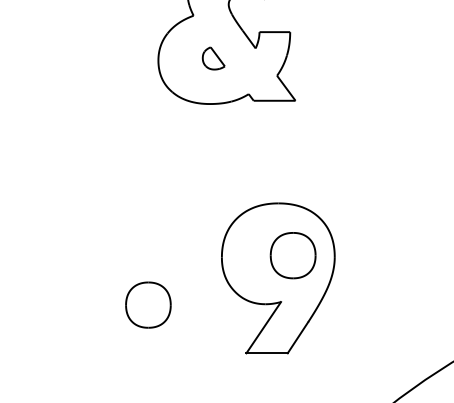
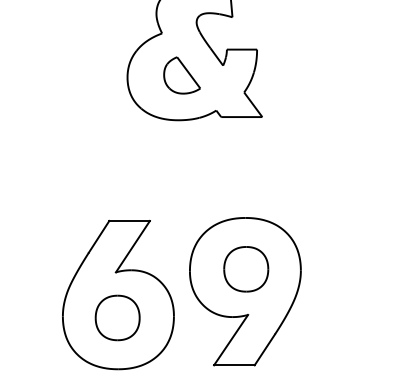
part: (213, 58) -> (181, 75), size x1.67
part: (292, 255) -> (245, 269), moved
part: (148, 281) -> (117, 294), added

